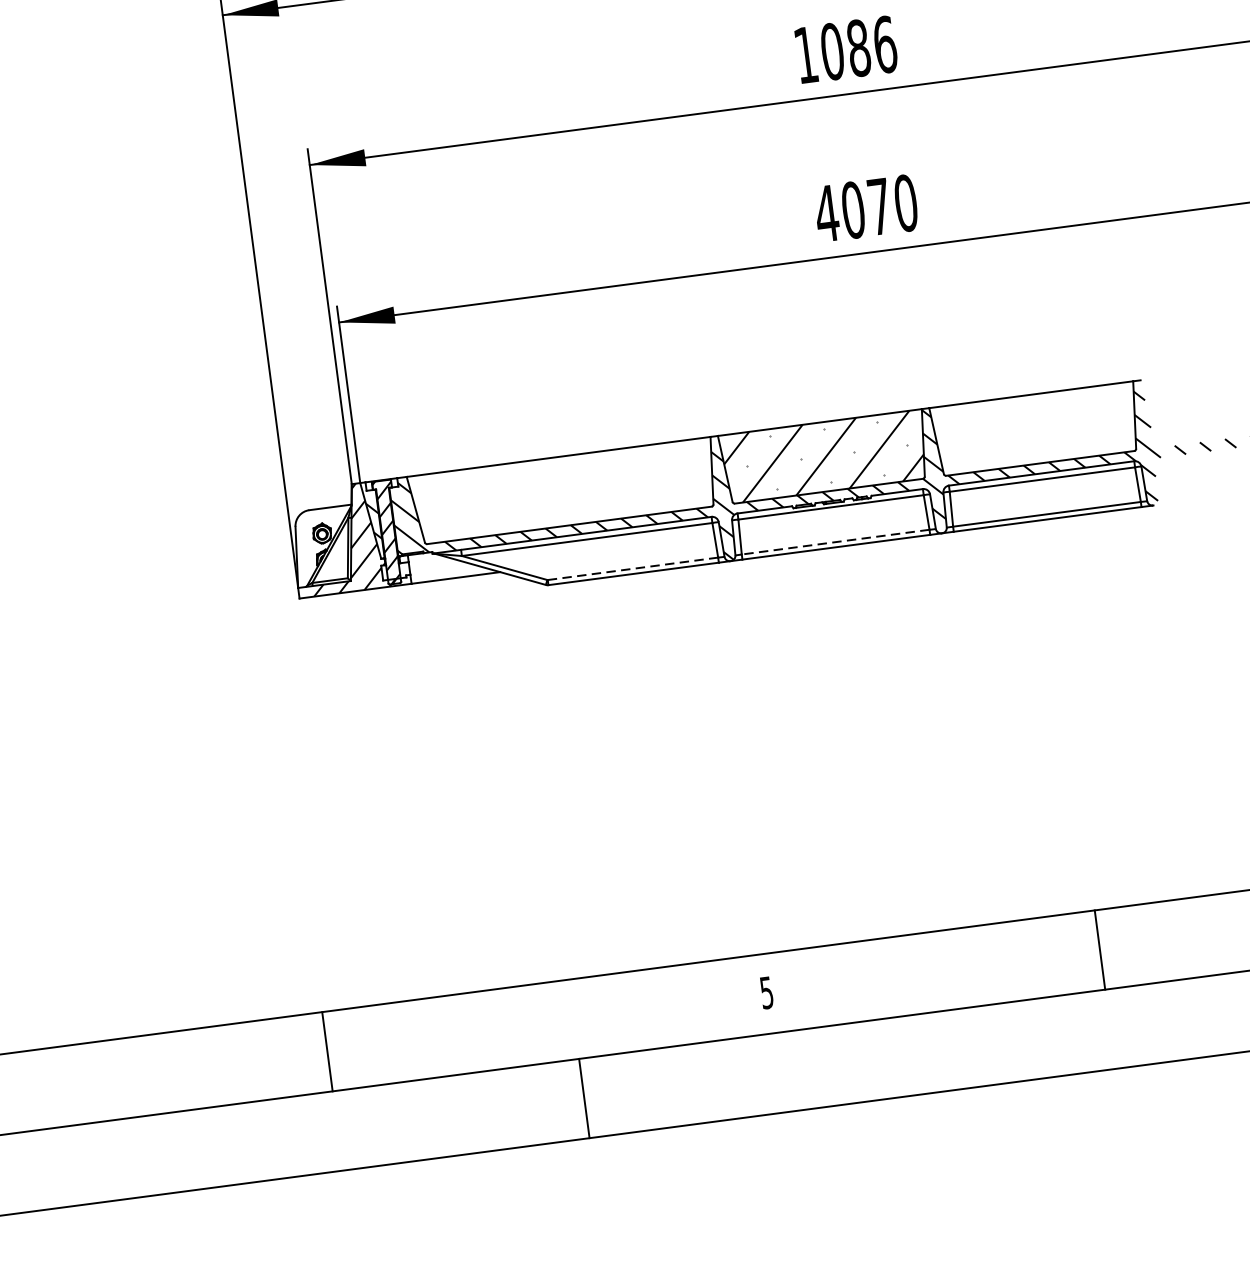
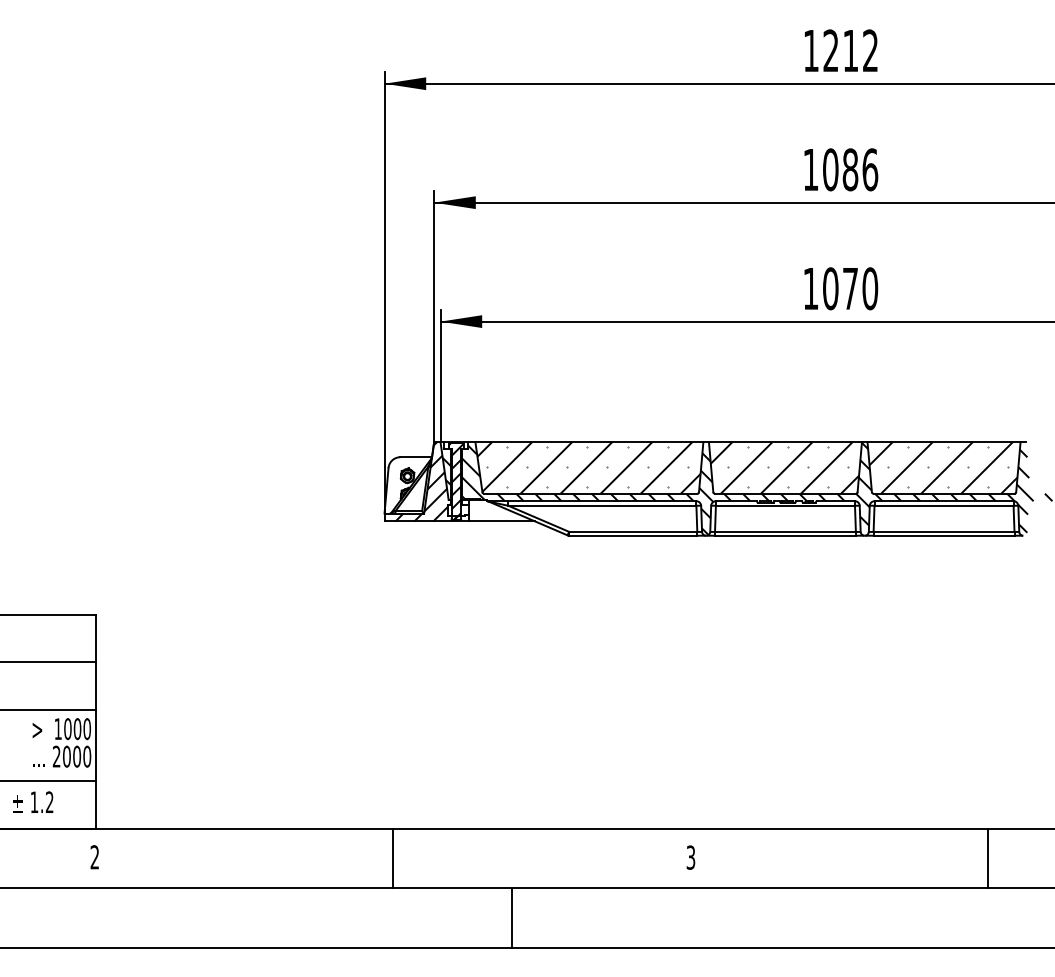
text: (826, 213) -> (810, 288), 4070 -> 1070
hatch: (1034, 428) -> (943, 467), added
hatch: (561, 490) -> (588, 467), added
line: (834, 541) -> (784, 531), dashed -> solid
line: (633, 568) -> (633, 531), dashed -> solid
line: (1099, 950) -> (987, 858), moved
text: (767, 992) -> (691, 857), 5 -> 3
line: (327, 1051) -> (393, 858), moved
line: (584, 1097) -> (512, 917), moved

